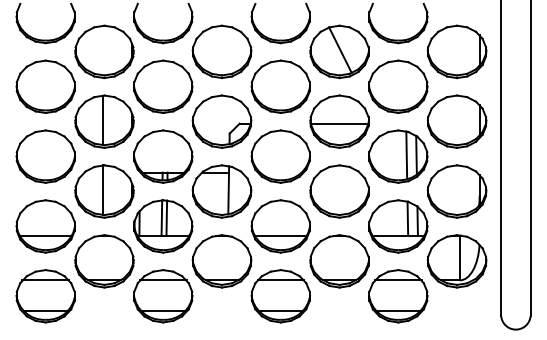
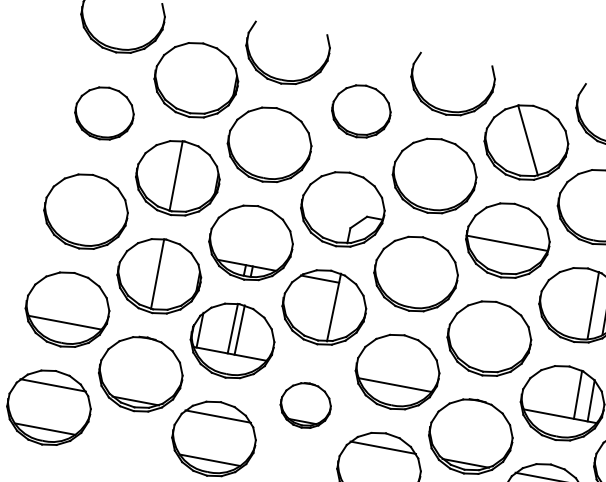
part: (221, 51) -> (360, 110), size x0.7
part: (45, 86) -> (104, 113), size x0.7
part: (221, 261) -> (304, 405), size x0.6

